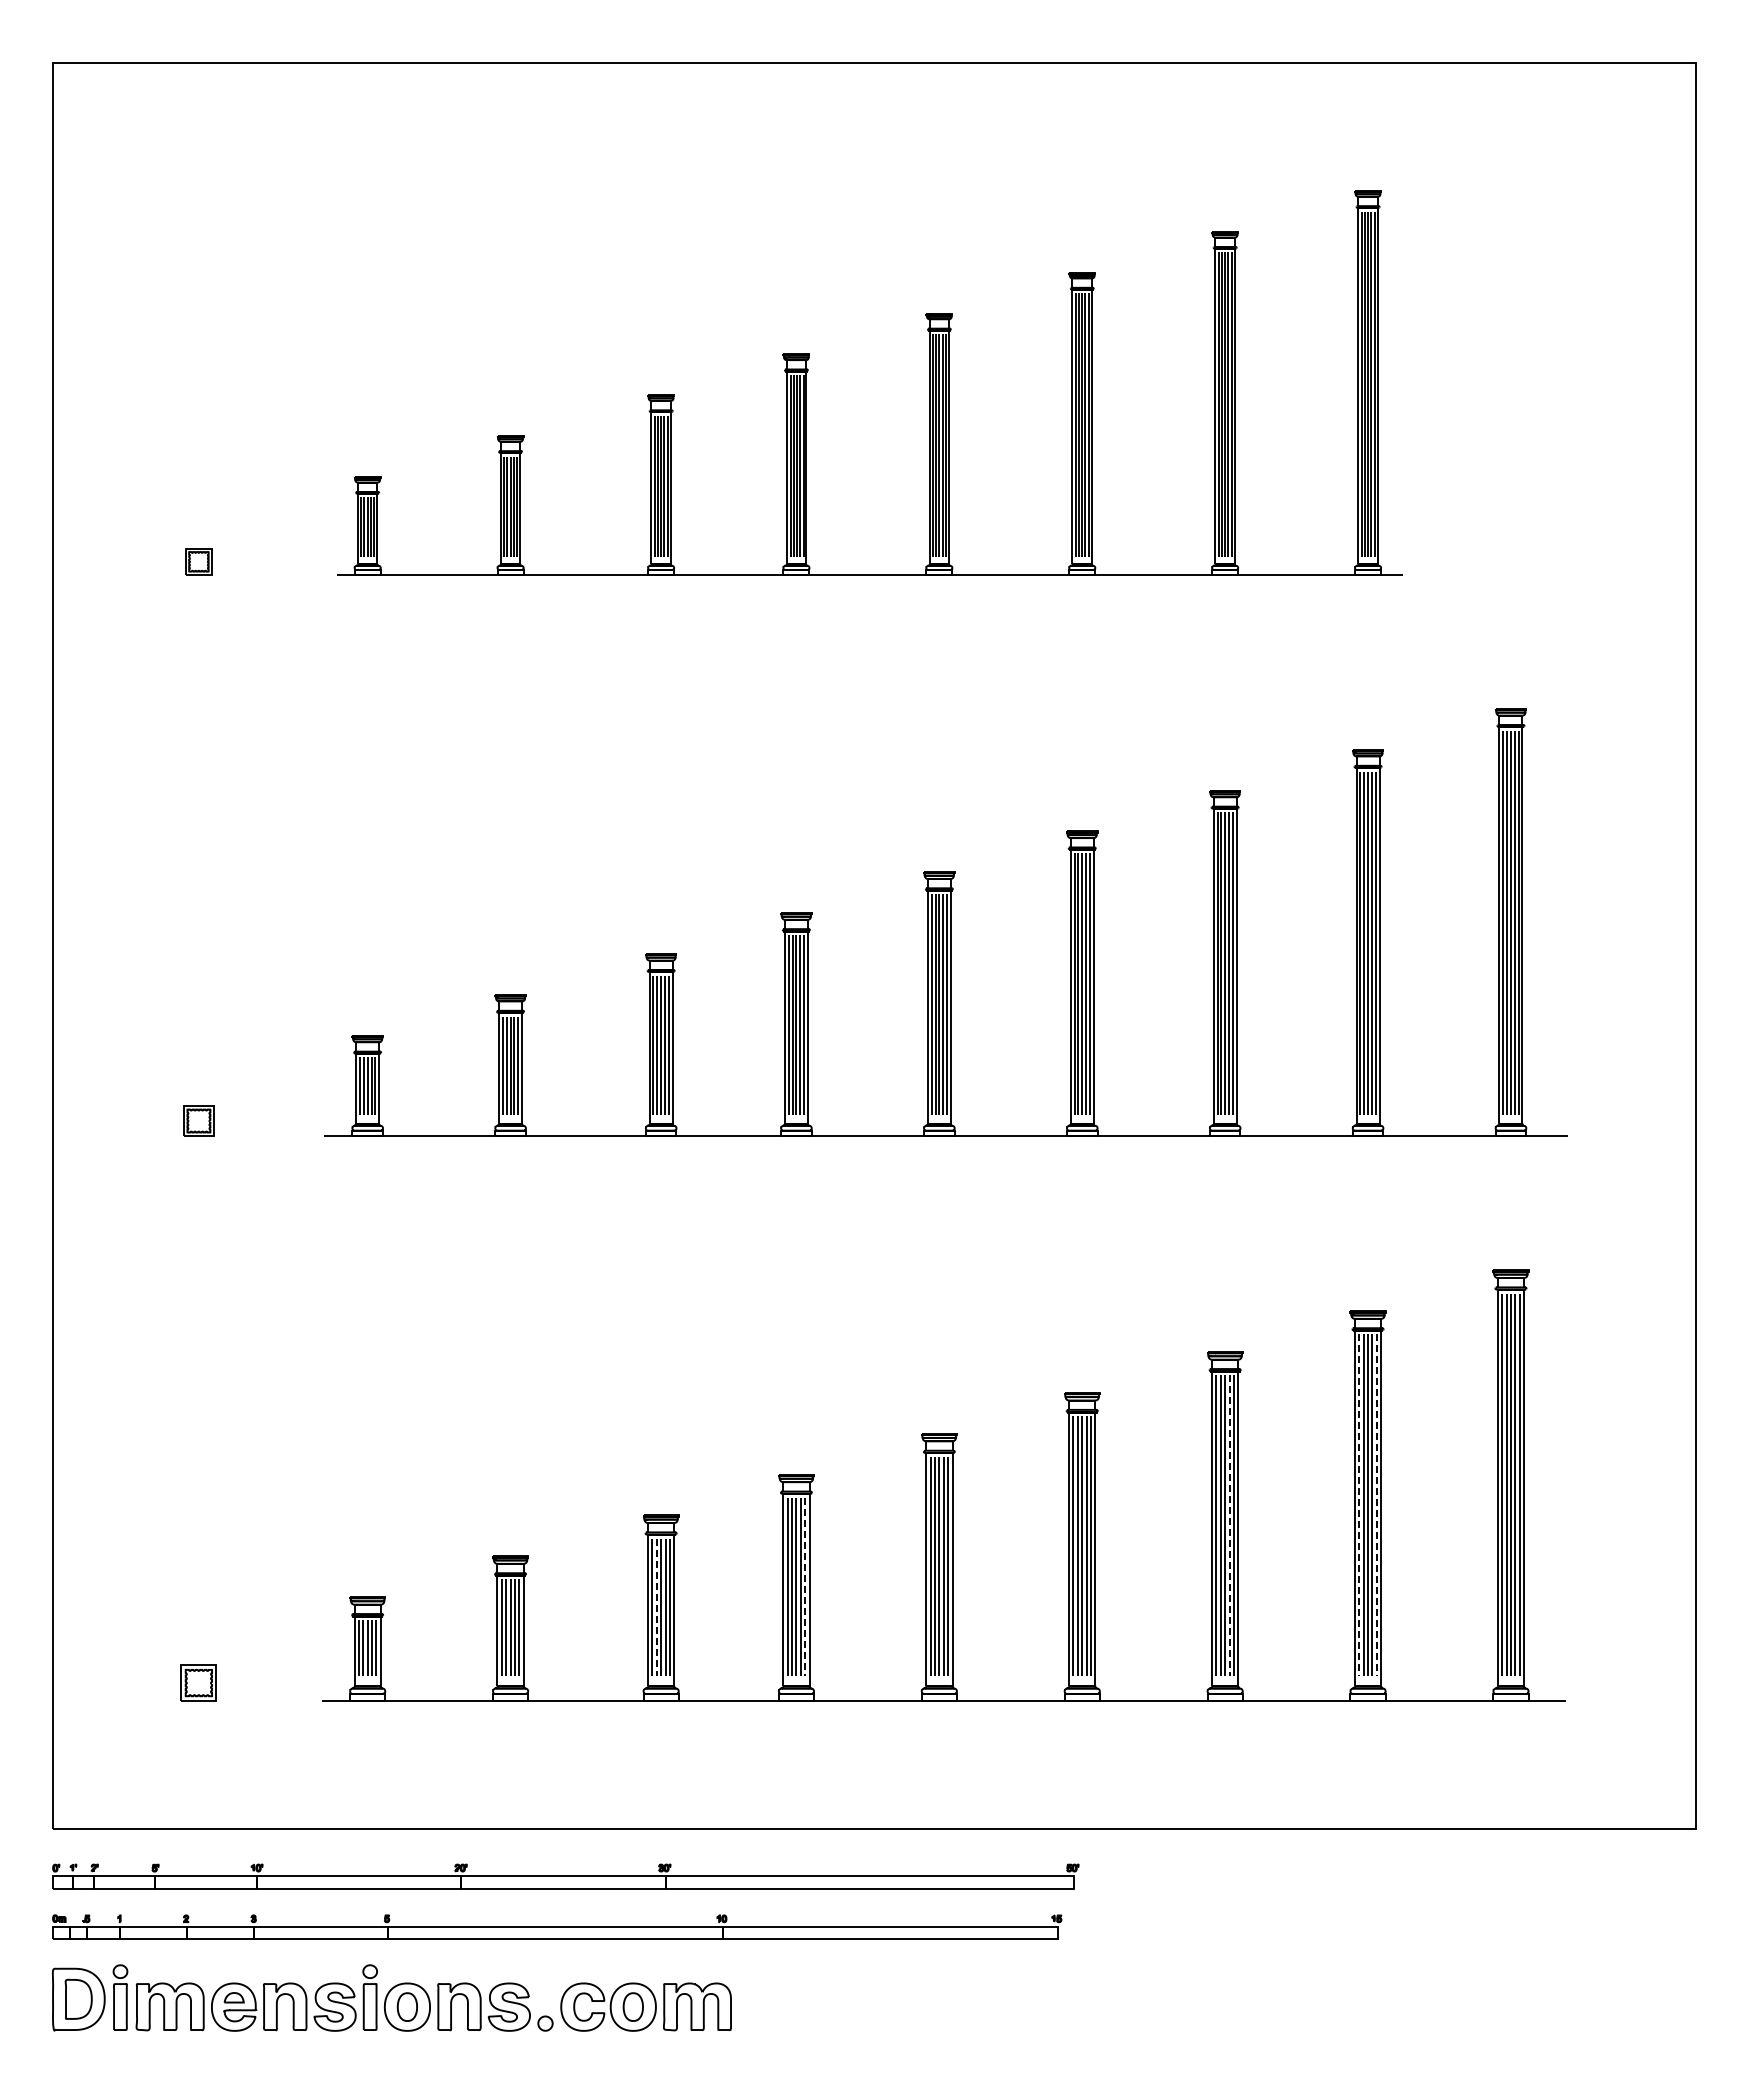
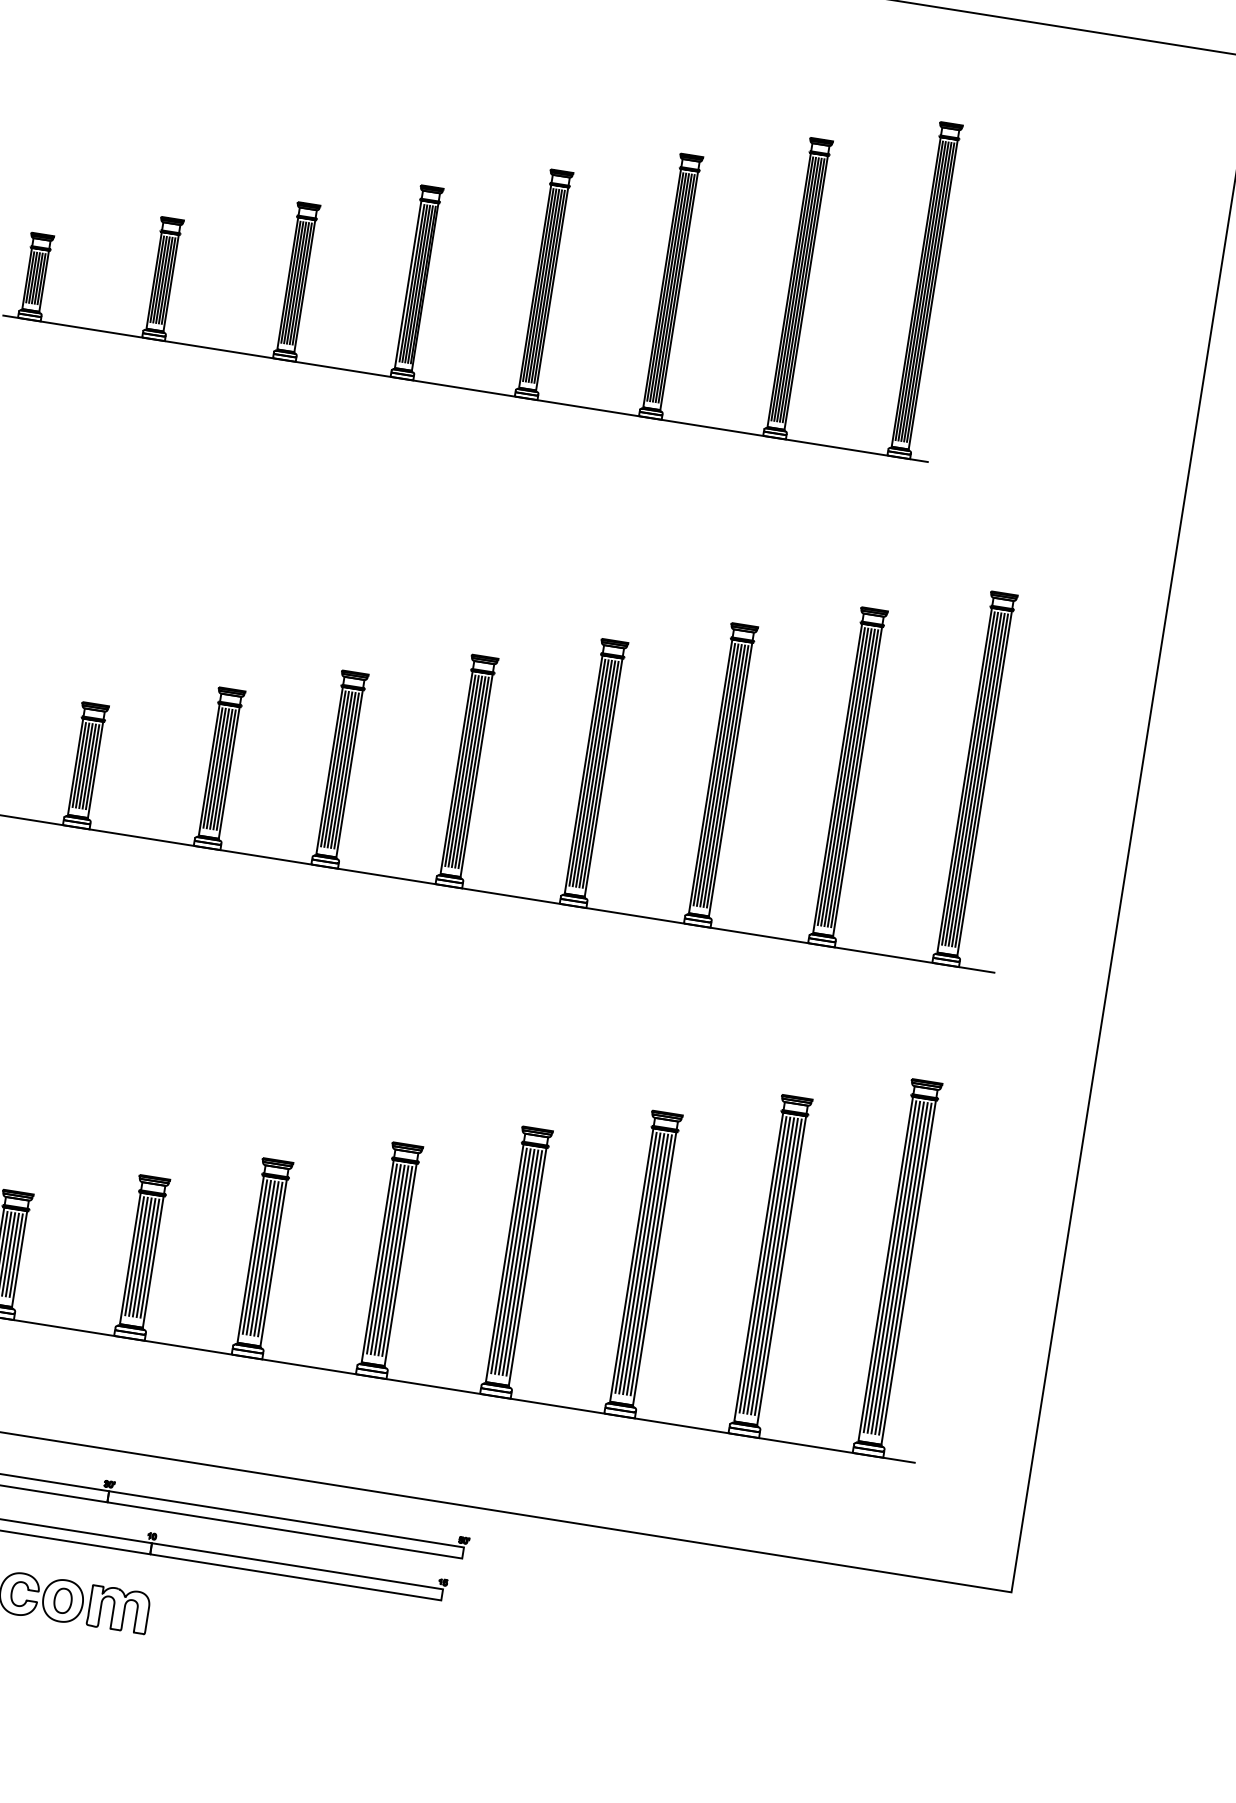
line: (1359, 1505) -> (763, 1264), dashed -> solid
line: (1376, 1505) -> (777, 1267), dashed -> solid
line: (1229, 1525) -> (647, 1264), dashed -> solid
line: (805, 1587) -> (270, 1259), dashed -> solid
line: (656, 1607) -> (138, 1256), dashed -> solid

